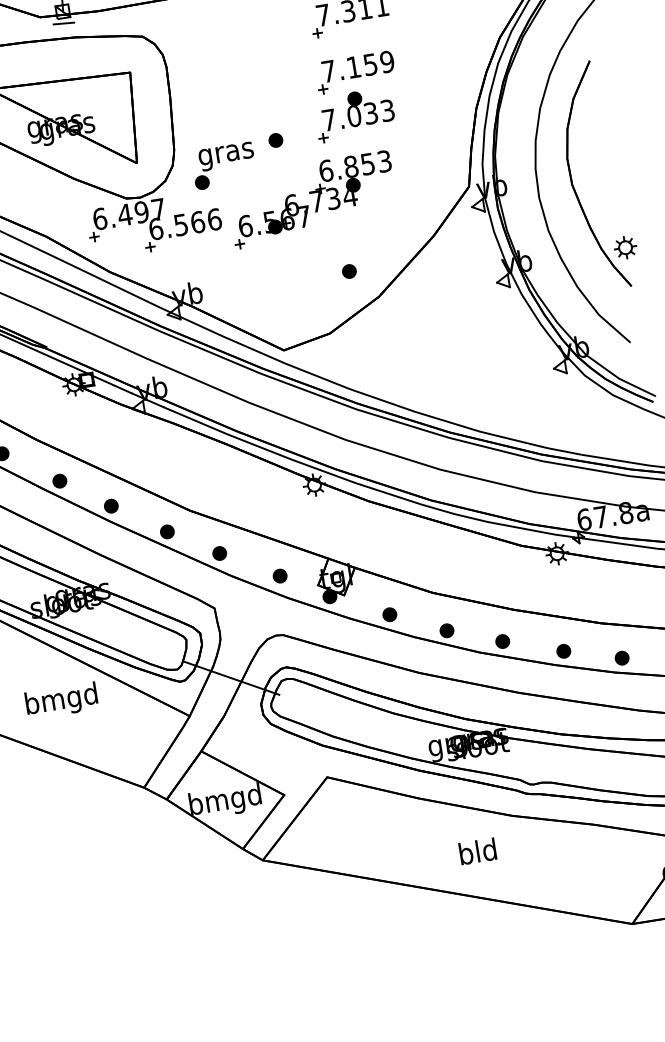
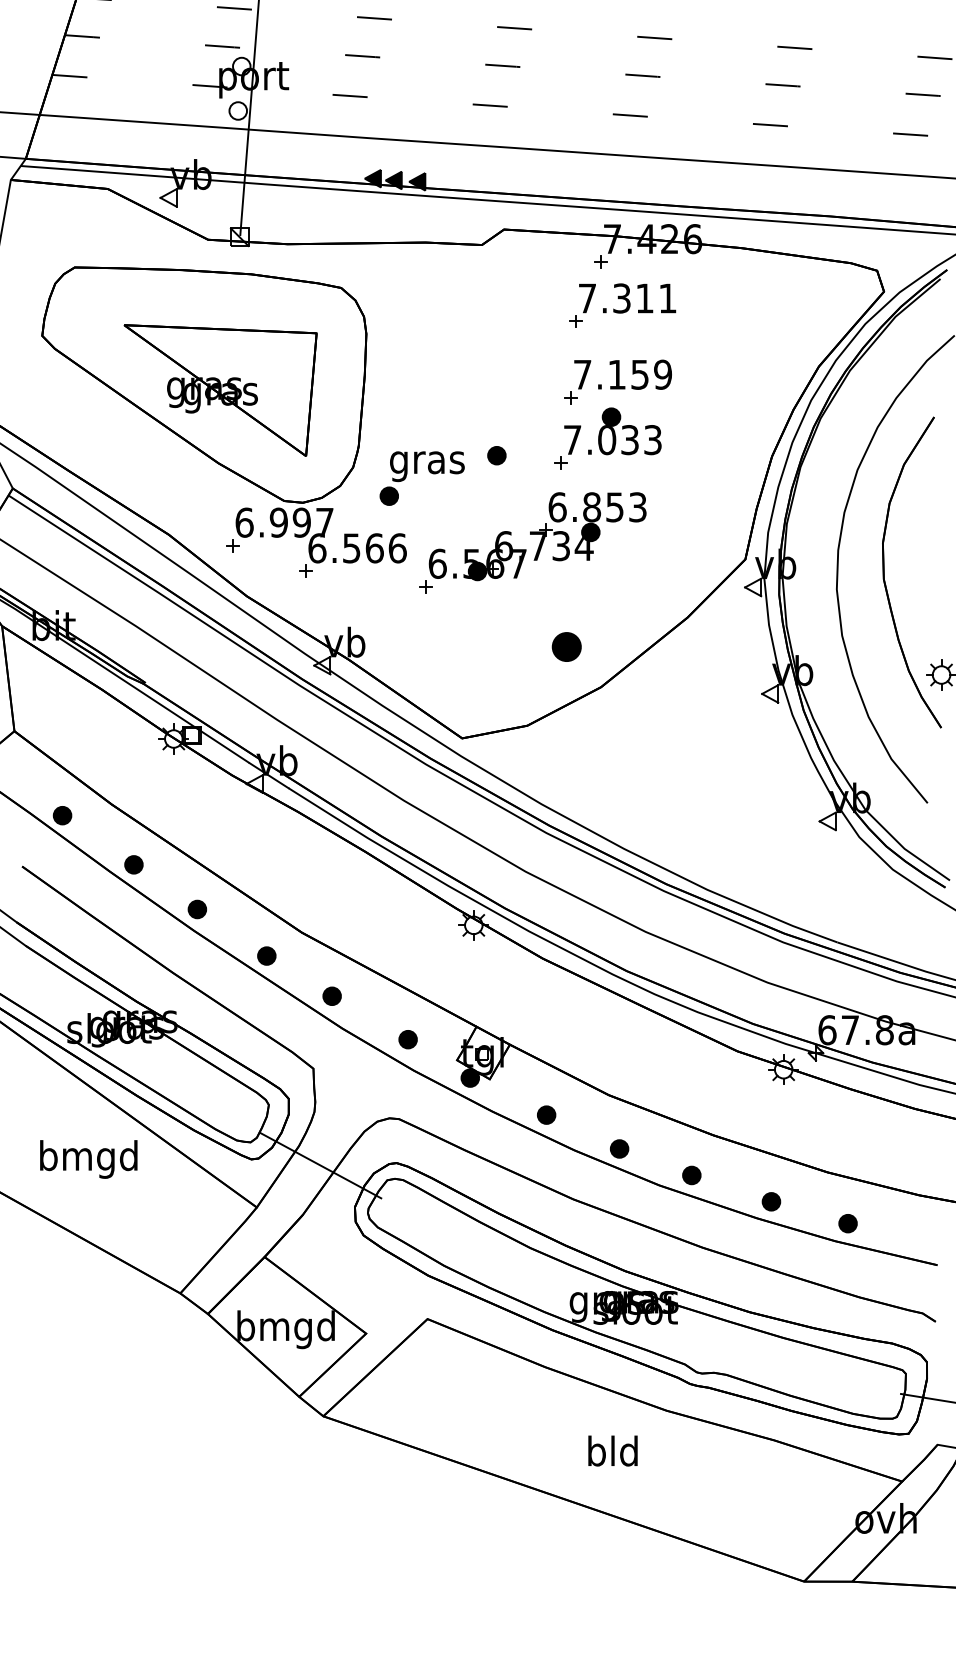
line: (63, 23) -> (238, 253), removed
text: (124, 214) -> (278, 522), 6.497 -> 6.997
part: (349, 271) -> (566, 646), size x1.6

